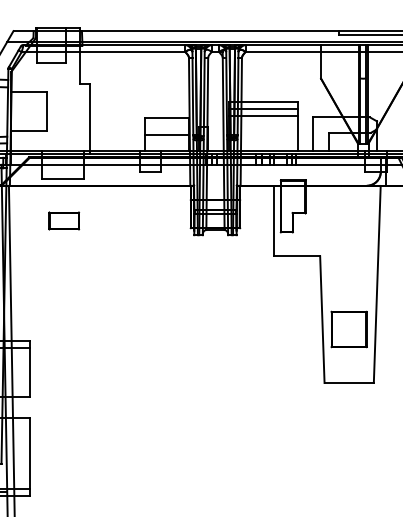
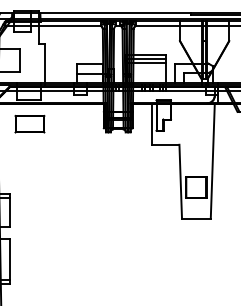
part: (63, 219) -> (29, 123), size x1.67

